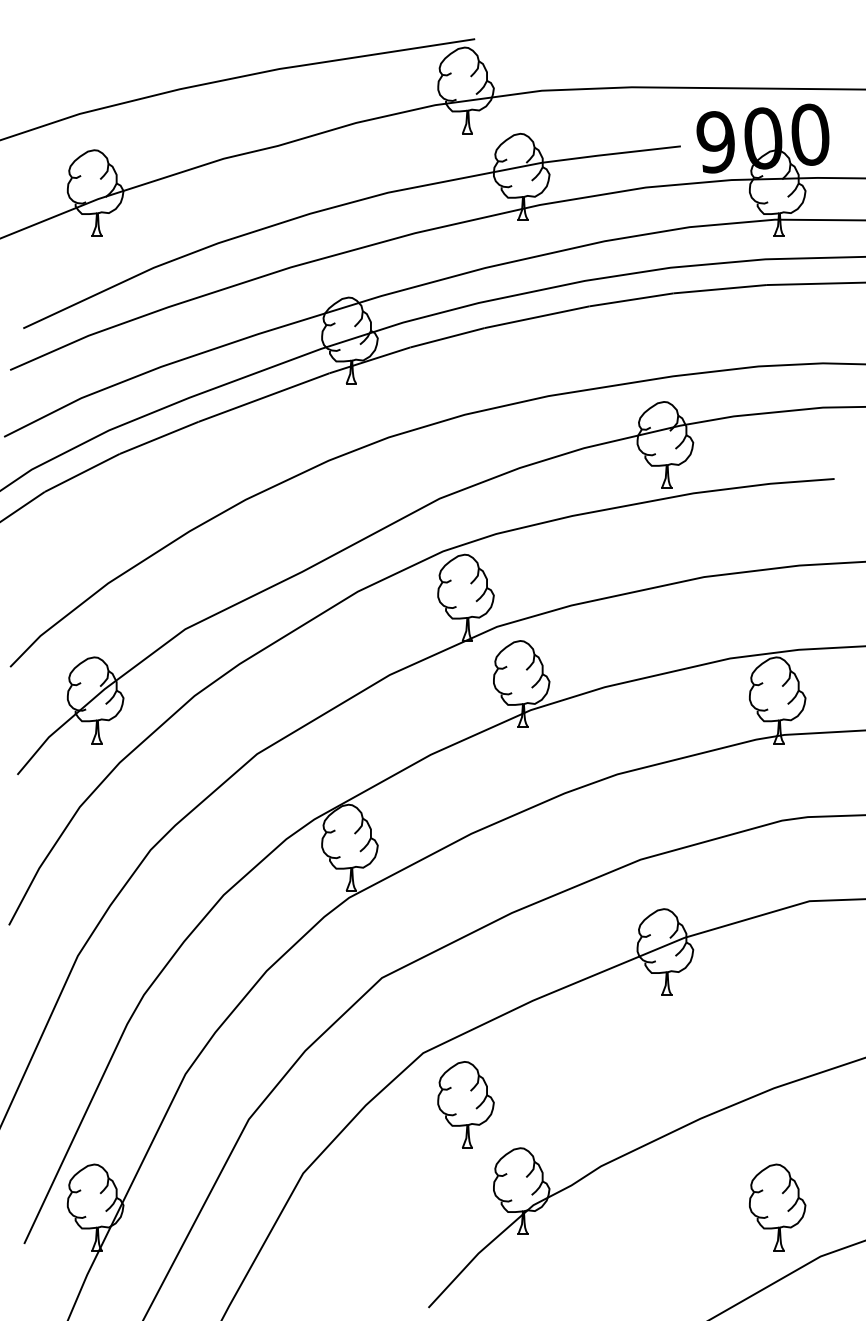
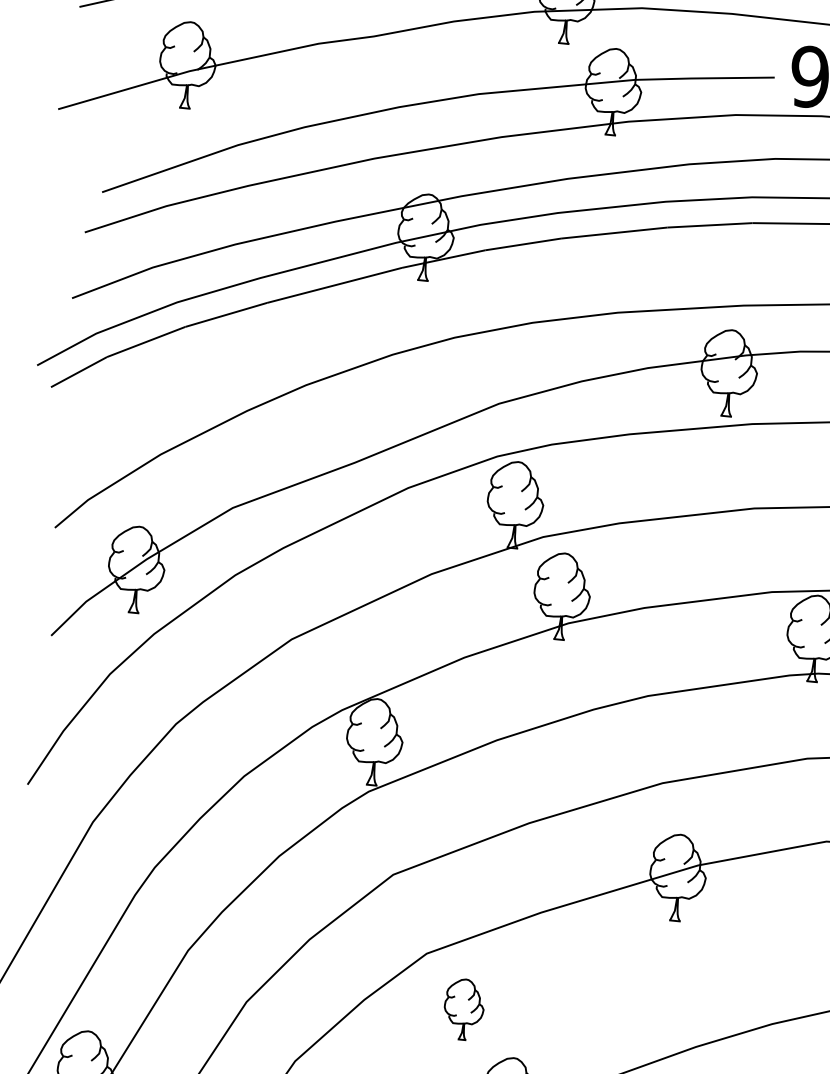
part: (465, 1104) -> (463, 1009), size x0.7

